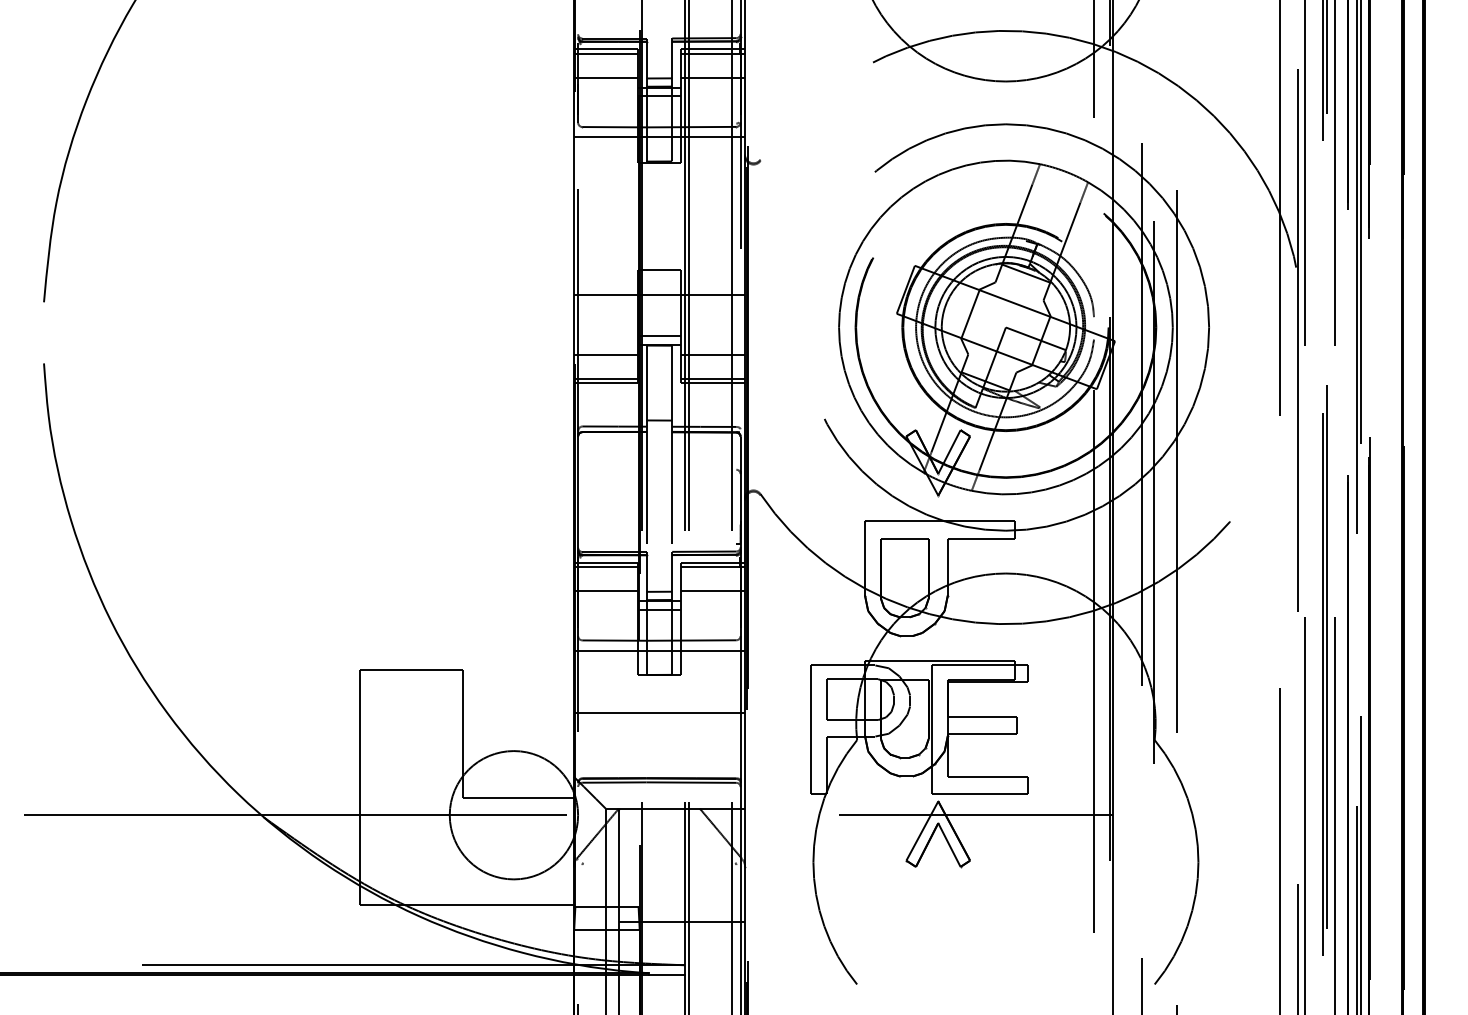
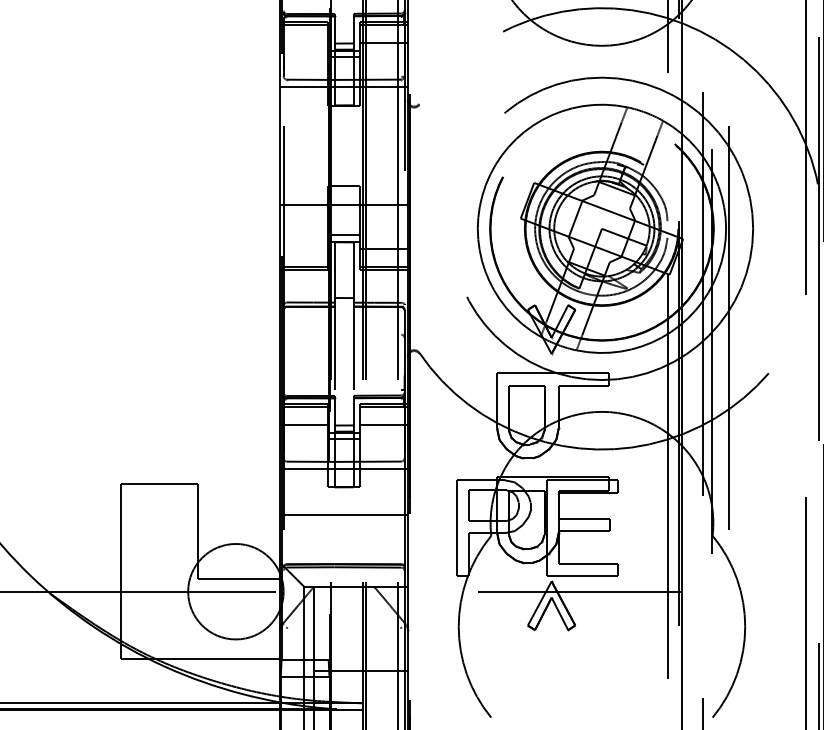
line: (605, 77) -> (304, 42), removed
line: (605, 354) -> (304, 248), removed

